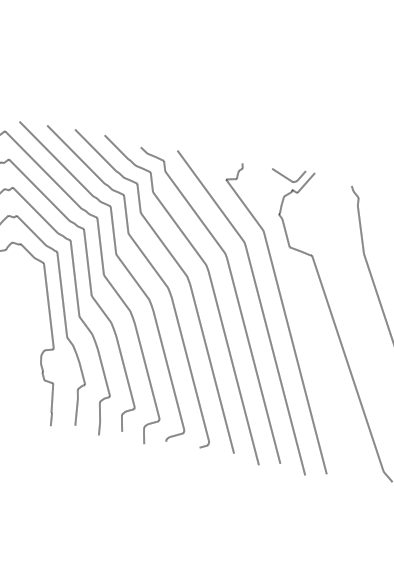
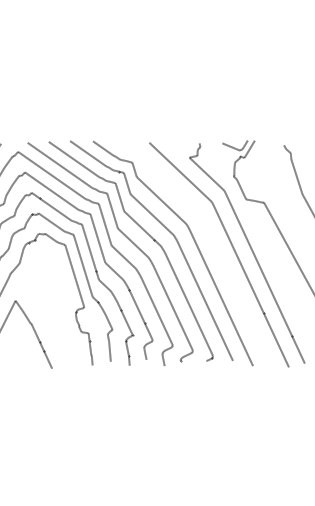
curve: (236, 299) -> (213, 245), removed

